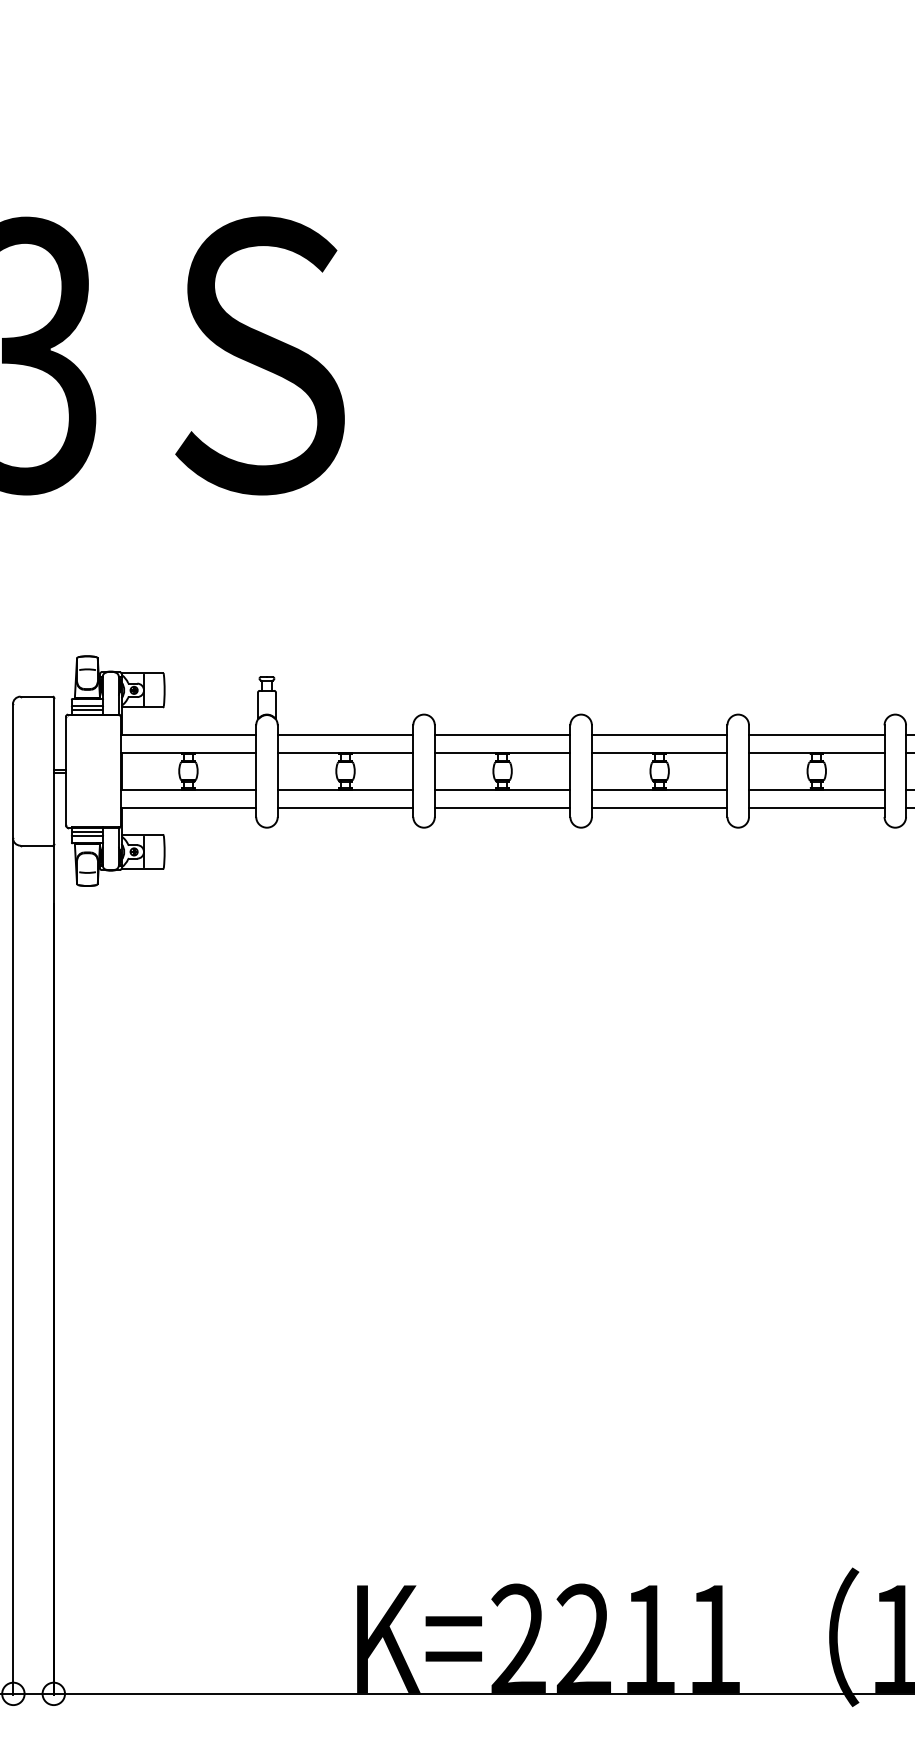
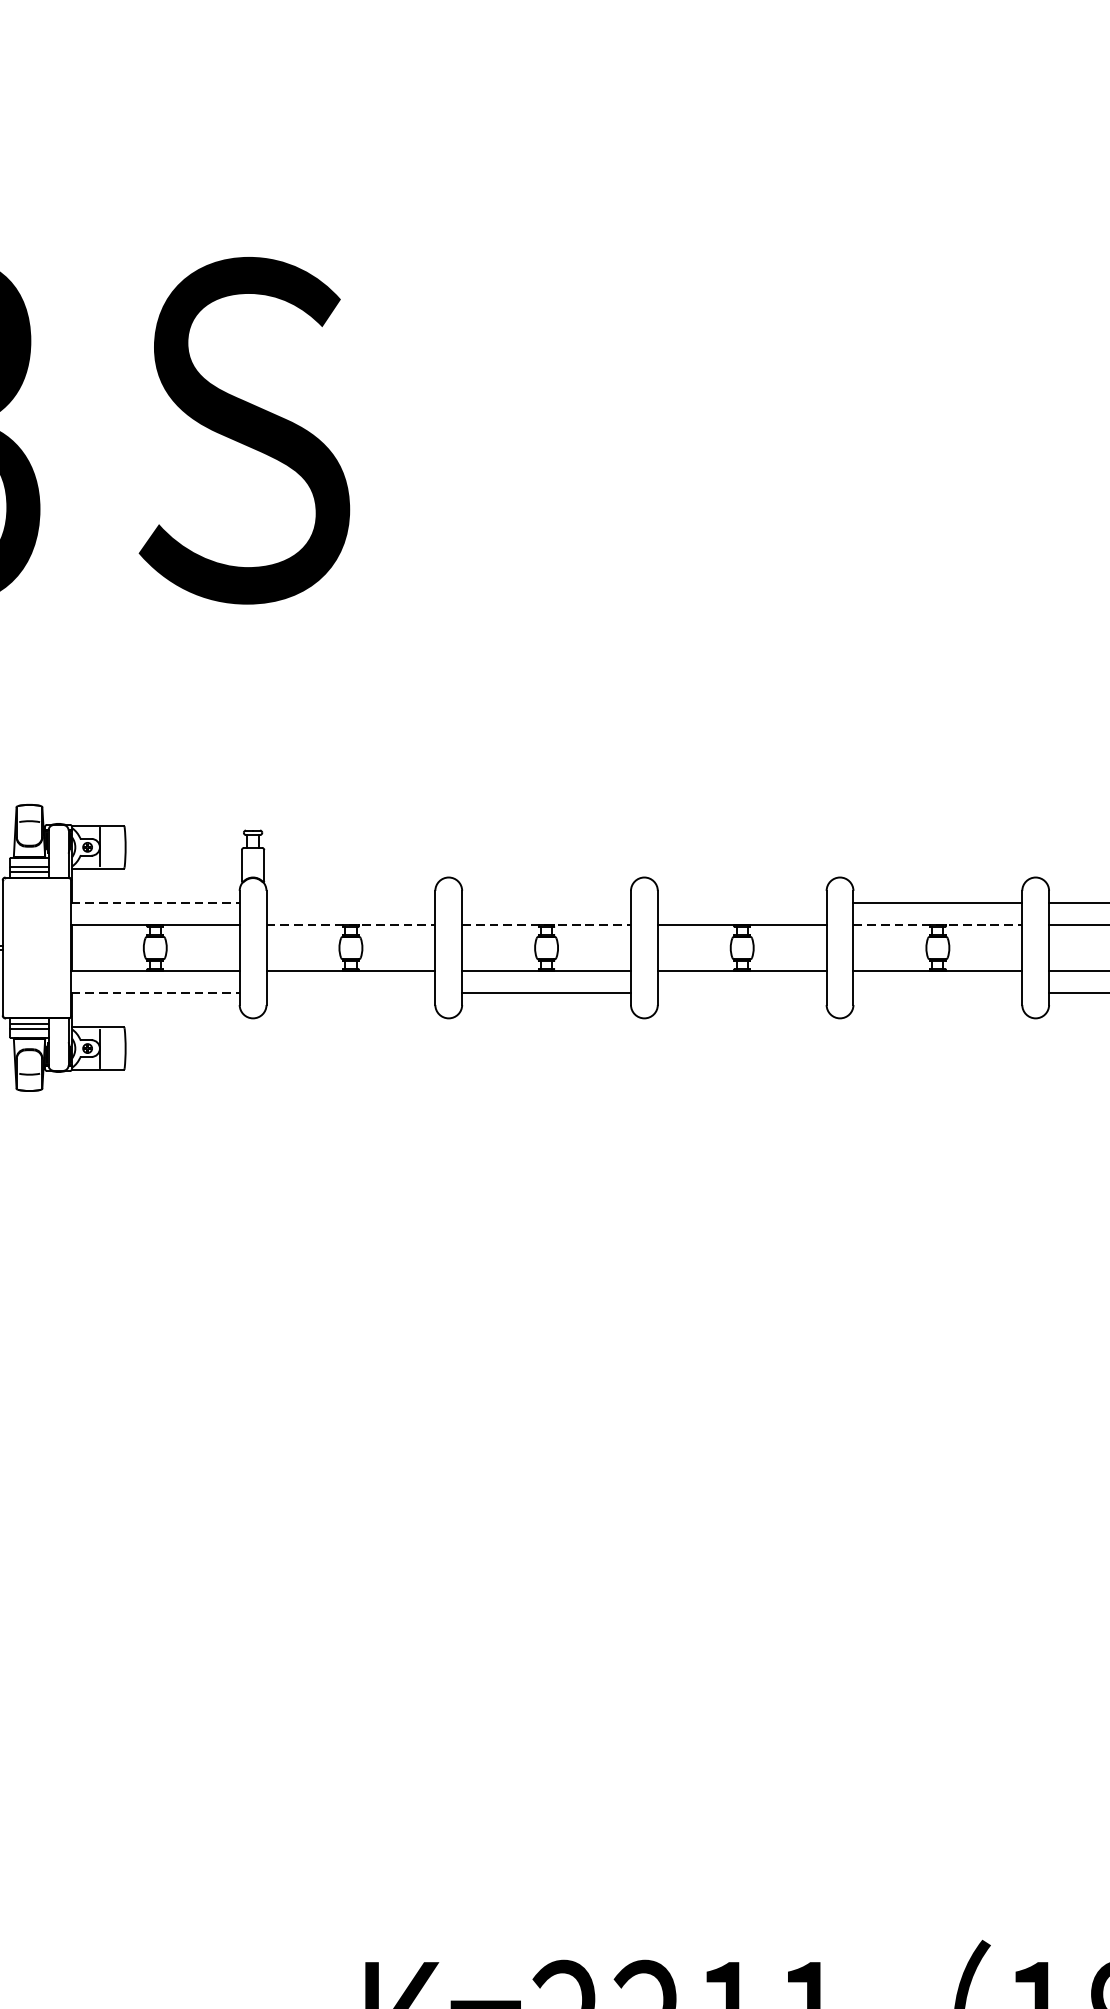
line: (188, 734) -> (155, 902), solid -> dashed
line: (345, 734) -> (350, 902), removed
line: (502, 734) -> (546, 902), removed
line: (659, 734) -> (741, 902), removed
line: (345, 752) -> (350, 924), solid -> dashed
line: (502, 752) -> (546, 924), solid -> dashed
line: (816, 752) -> (937, 924), solid -> dashed
line: (188, 807) -> (155, 993), solid -> dashed
line: (345, 807) -> (350, 993), removed
line: (659, 807) -> (741, 993), removed
line: (816, 807) -> (937, 993), removed

